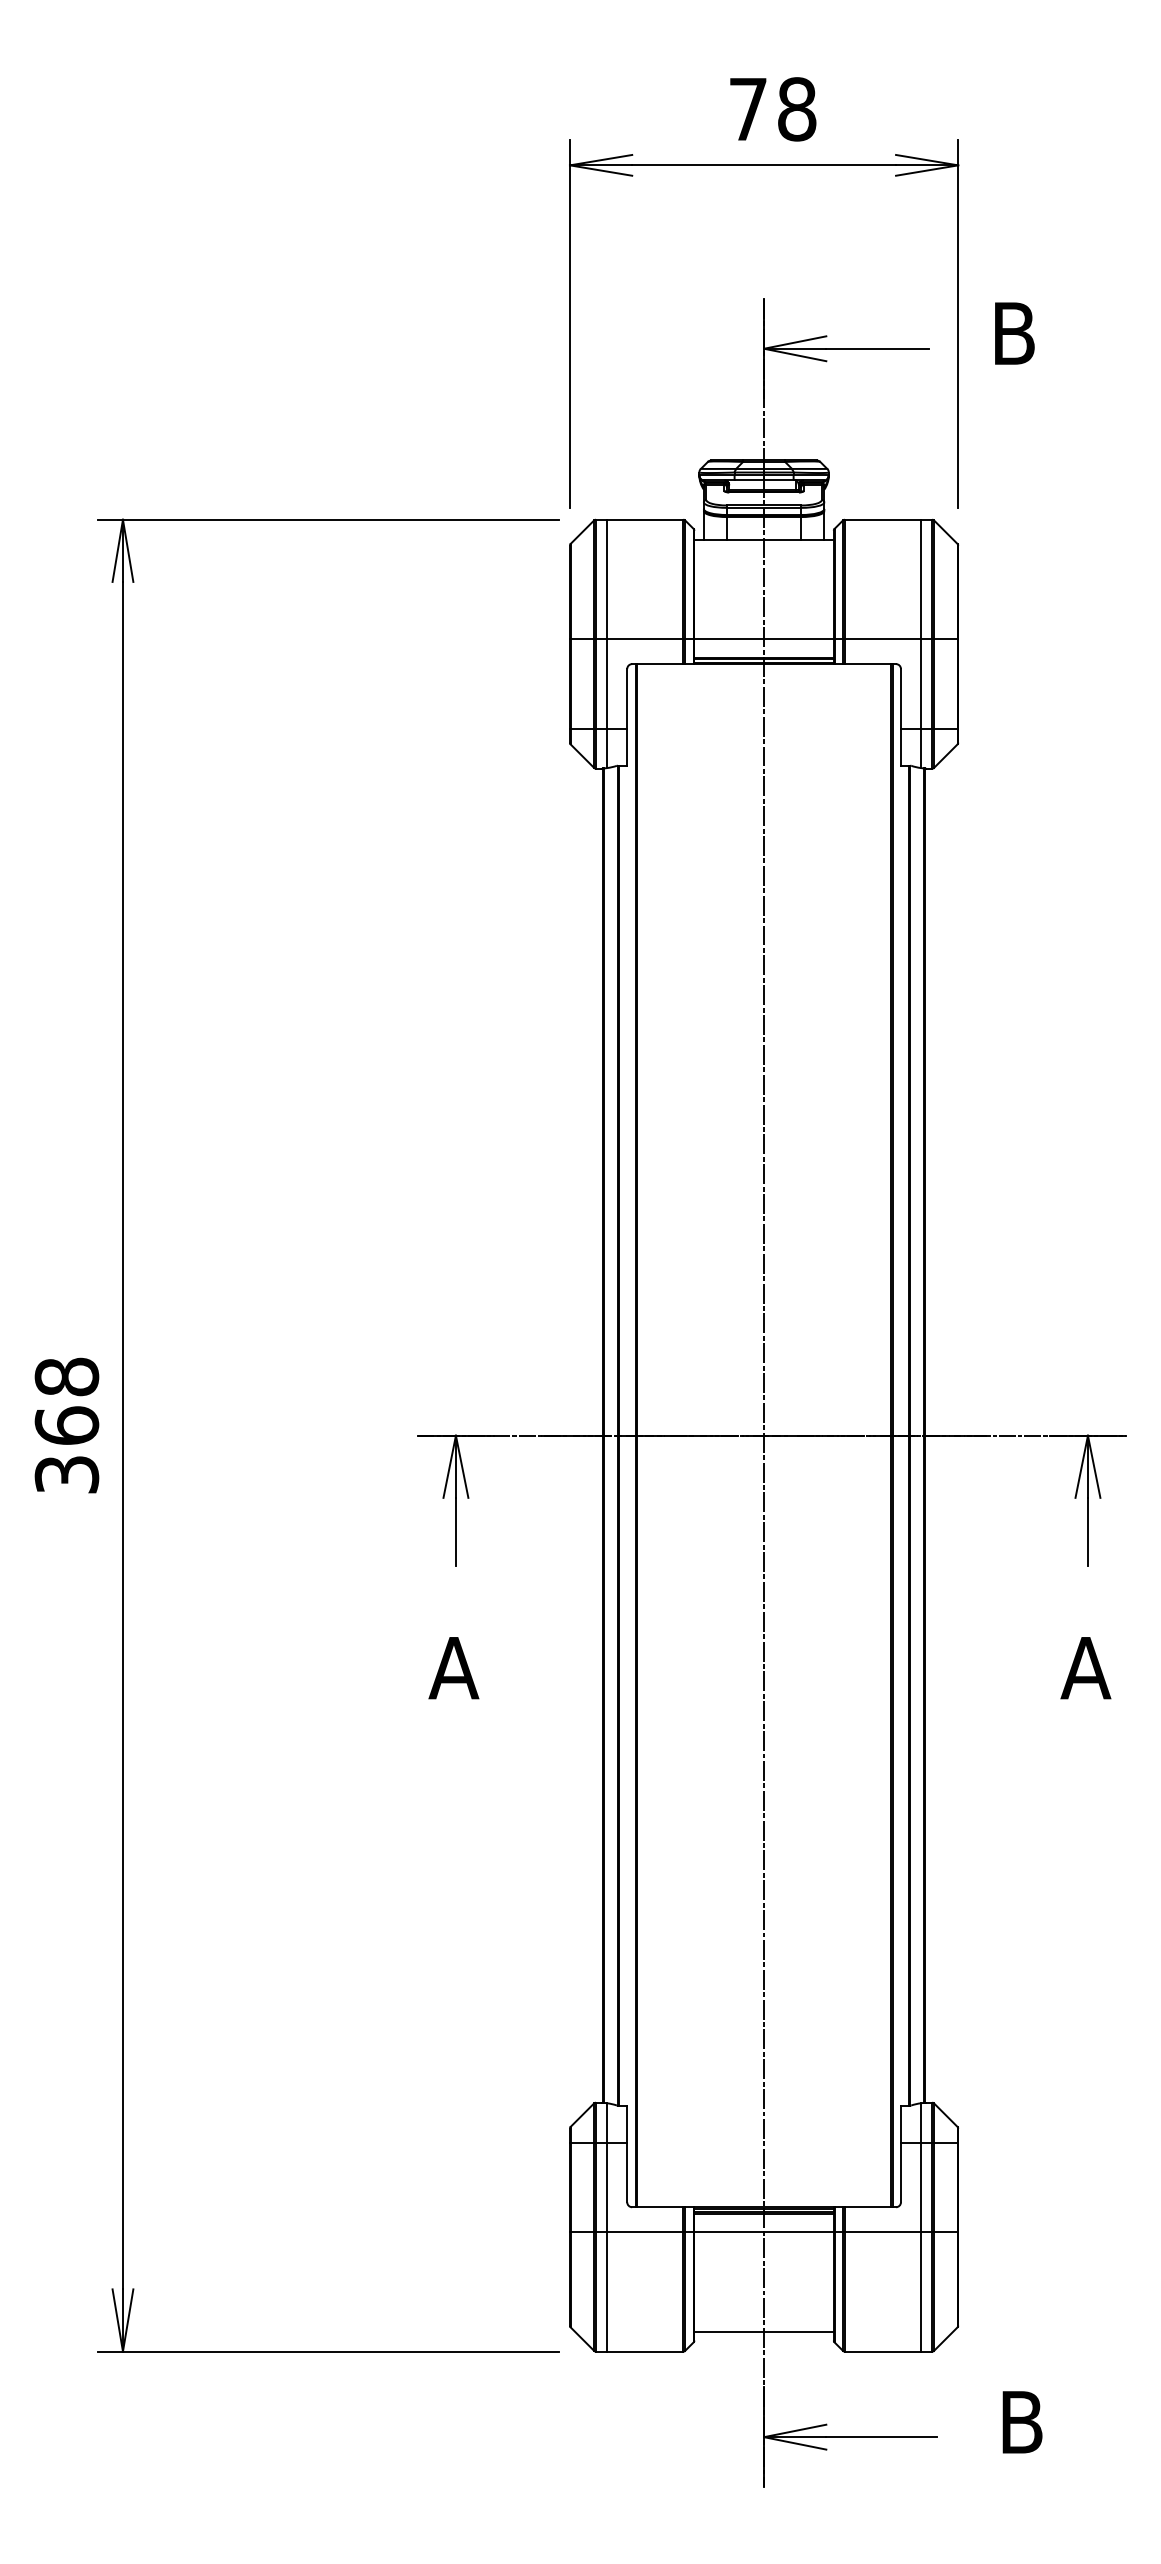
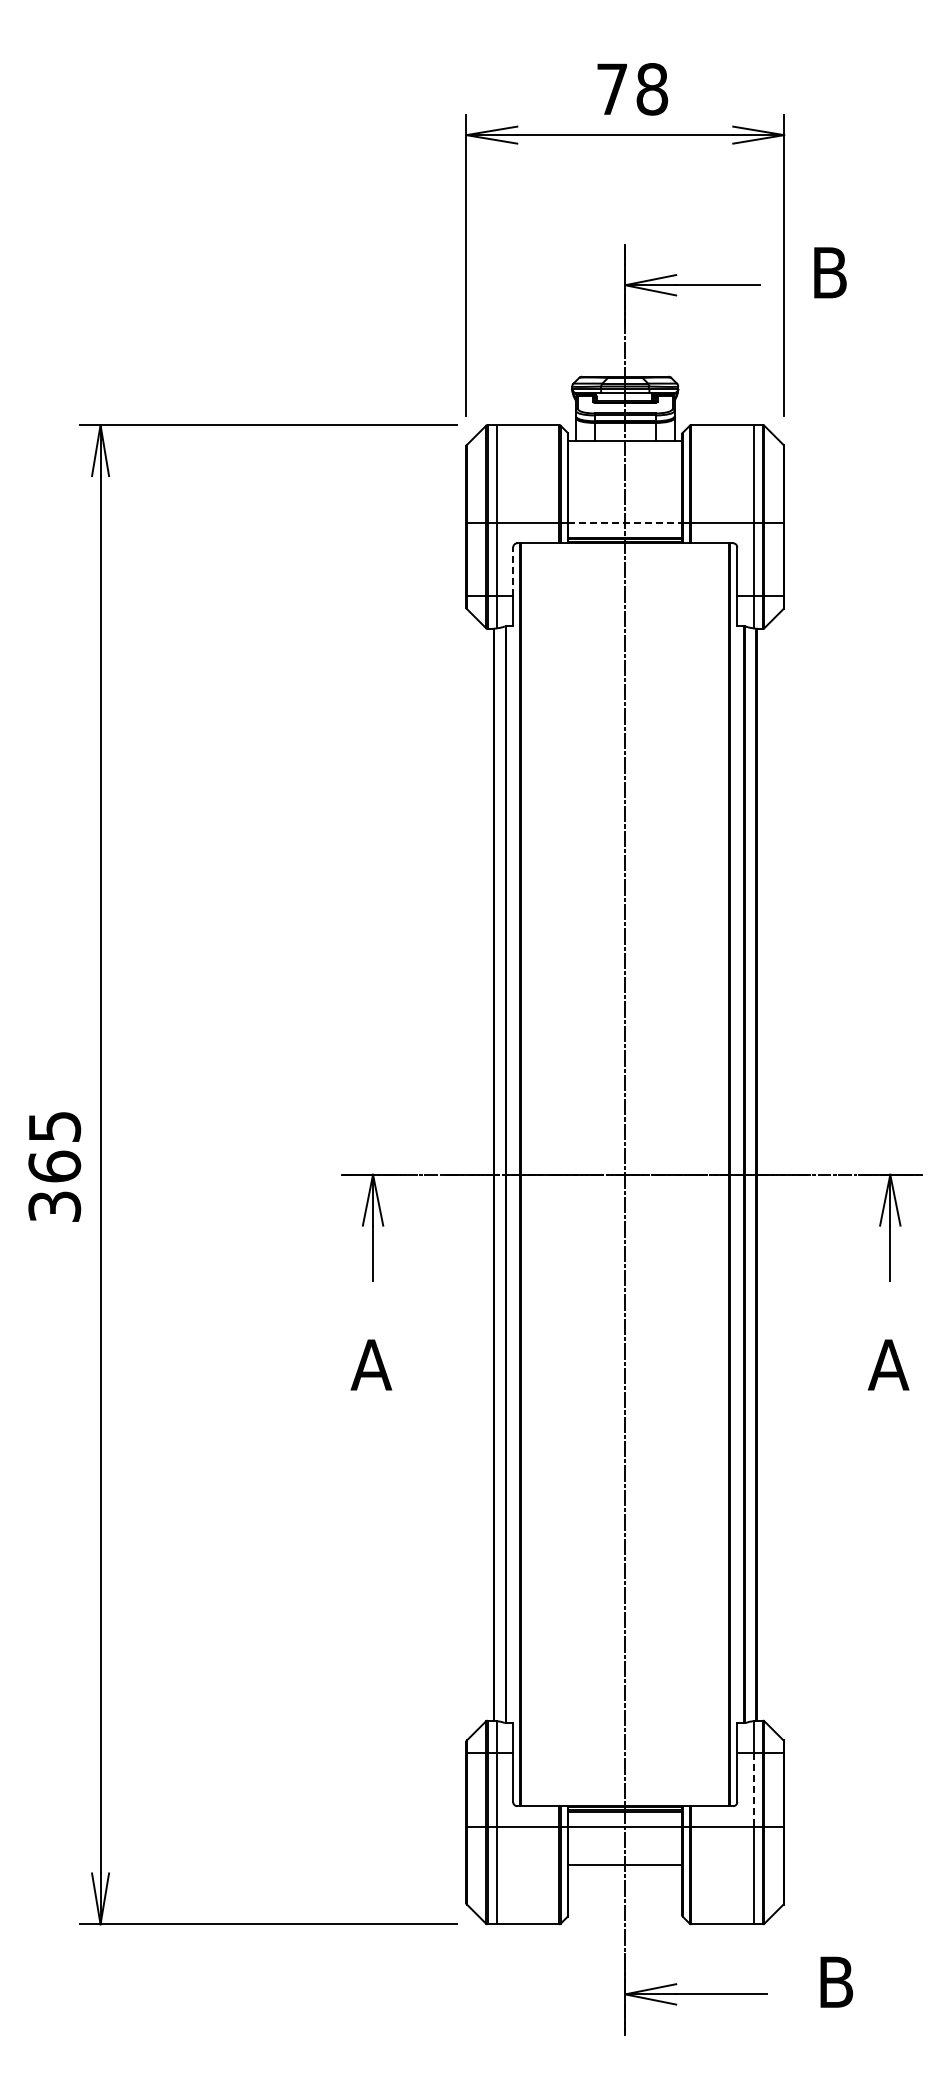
line: (764, 638) -> (625, 522), solid -> dashed
line: (627, 698) -> (513, 571), solid -> dashed
text: (66, 1376) -> (54, 1126), 368 -> 365
line: (920, 2186) -> (753, 1789), solid -> dashed
line: (764, 2332) -> (625, 1865), moved

